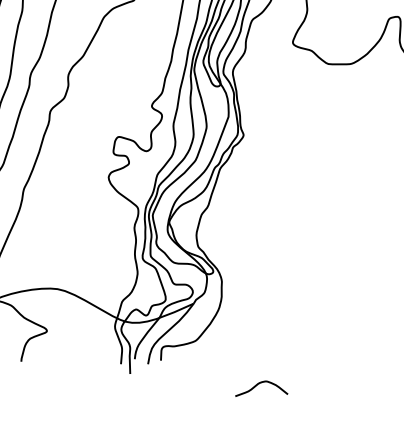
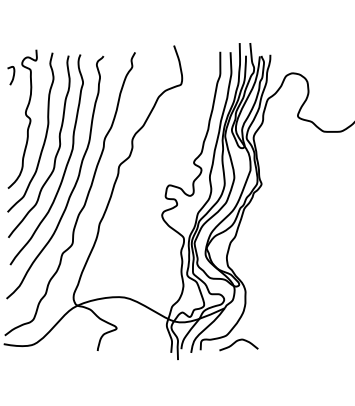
curve: (258, 385) -> (236, 342), moved

